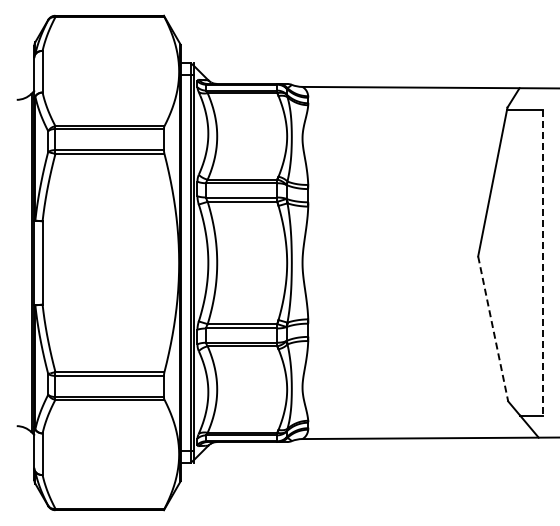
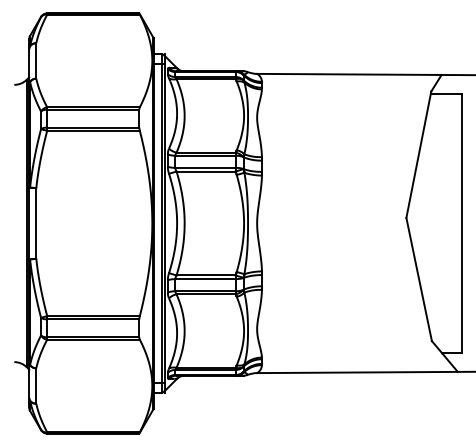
line: (543, 263) -> (461, 223), dashed -> solid
line: (493, 329) -> (419, 280), dashed -> solid

